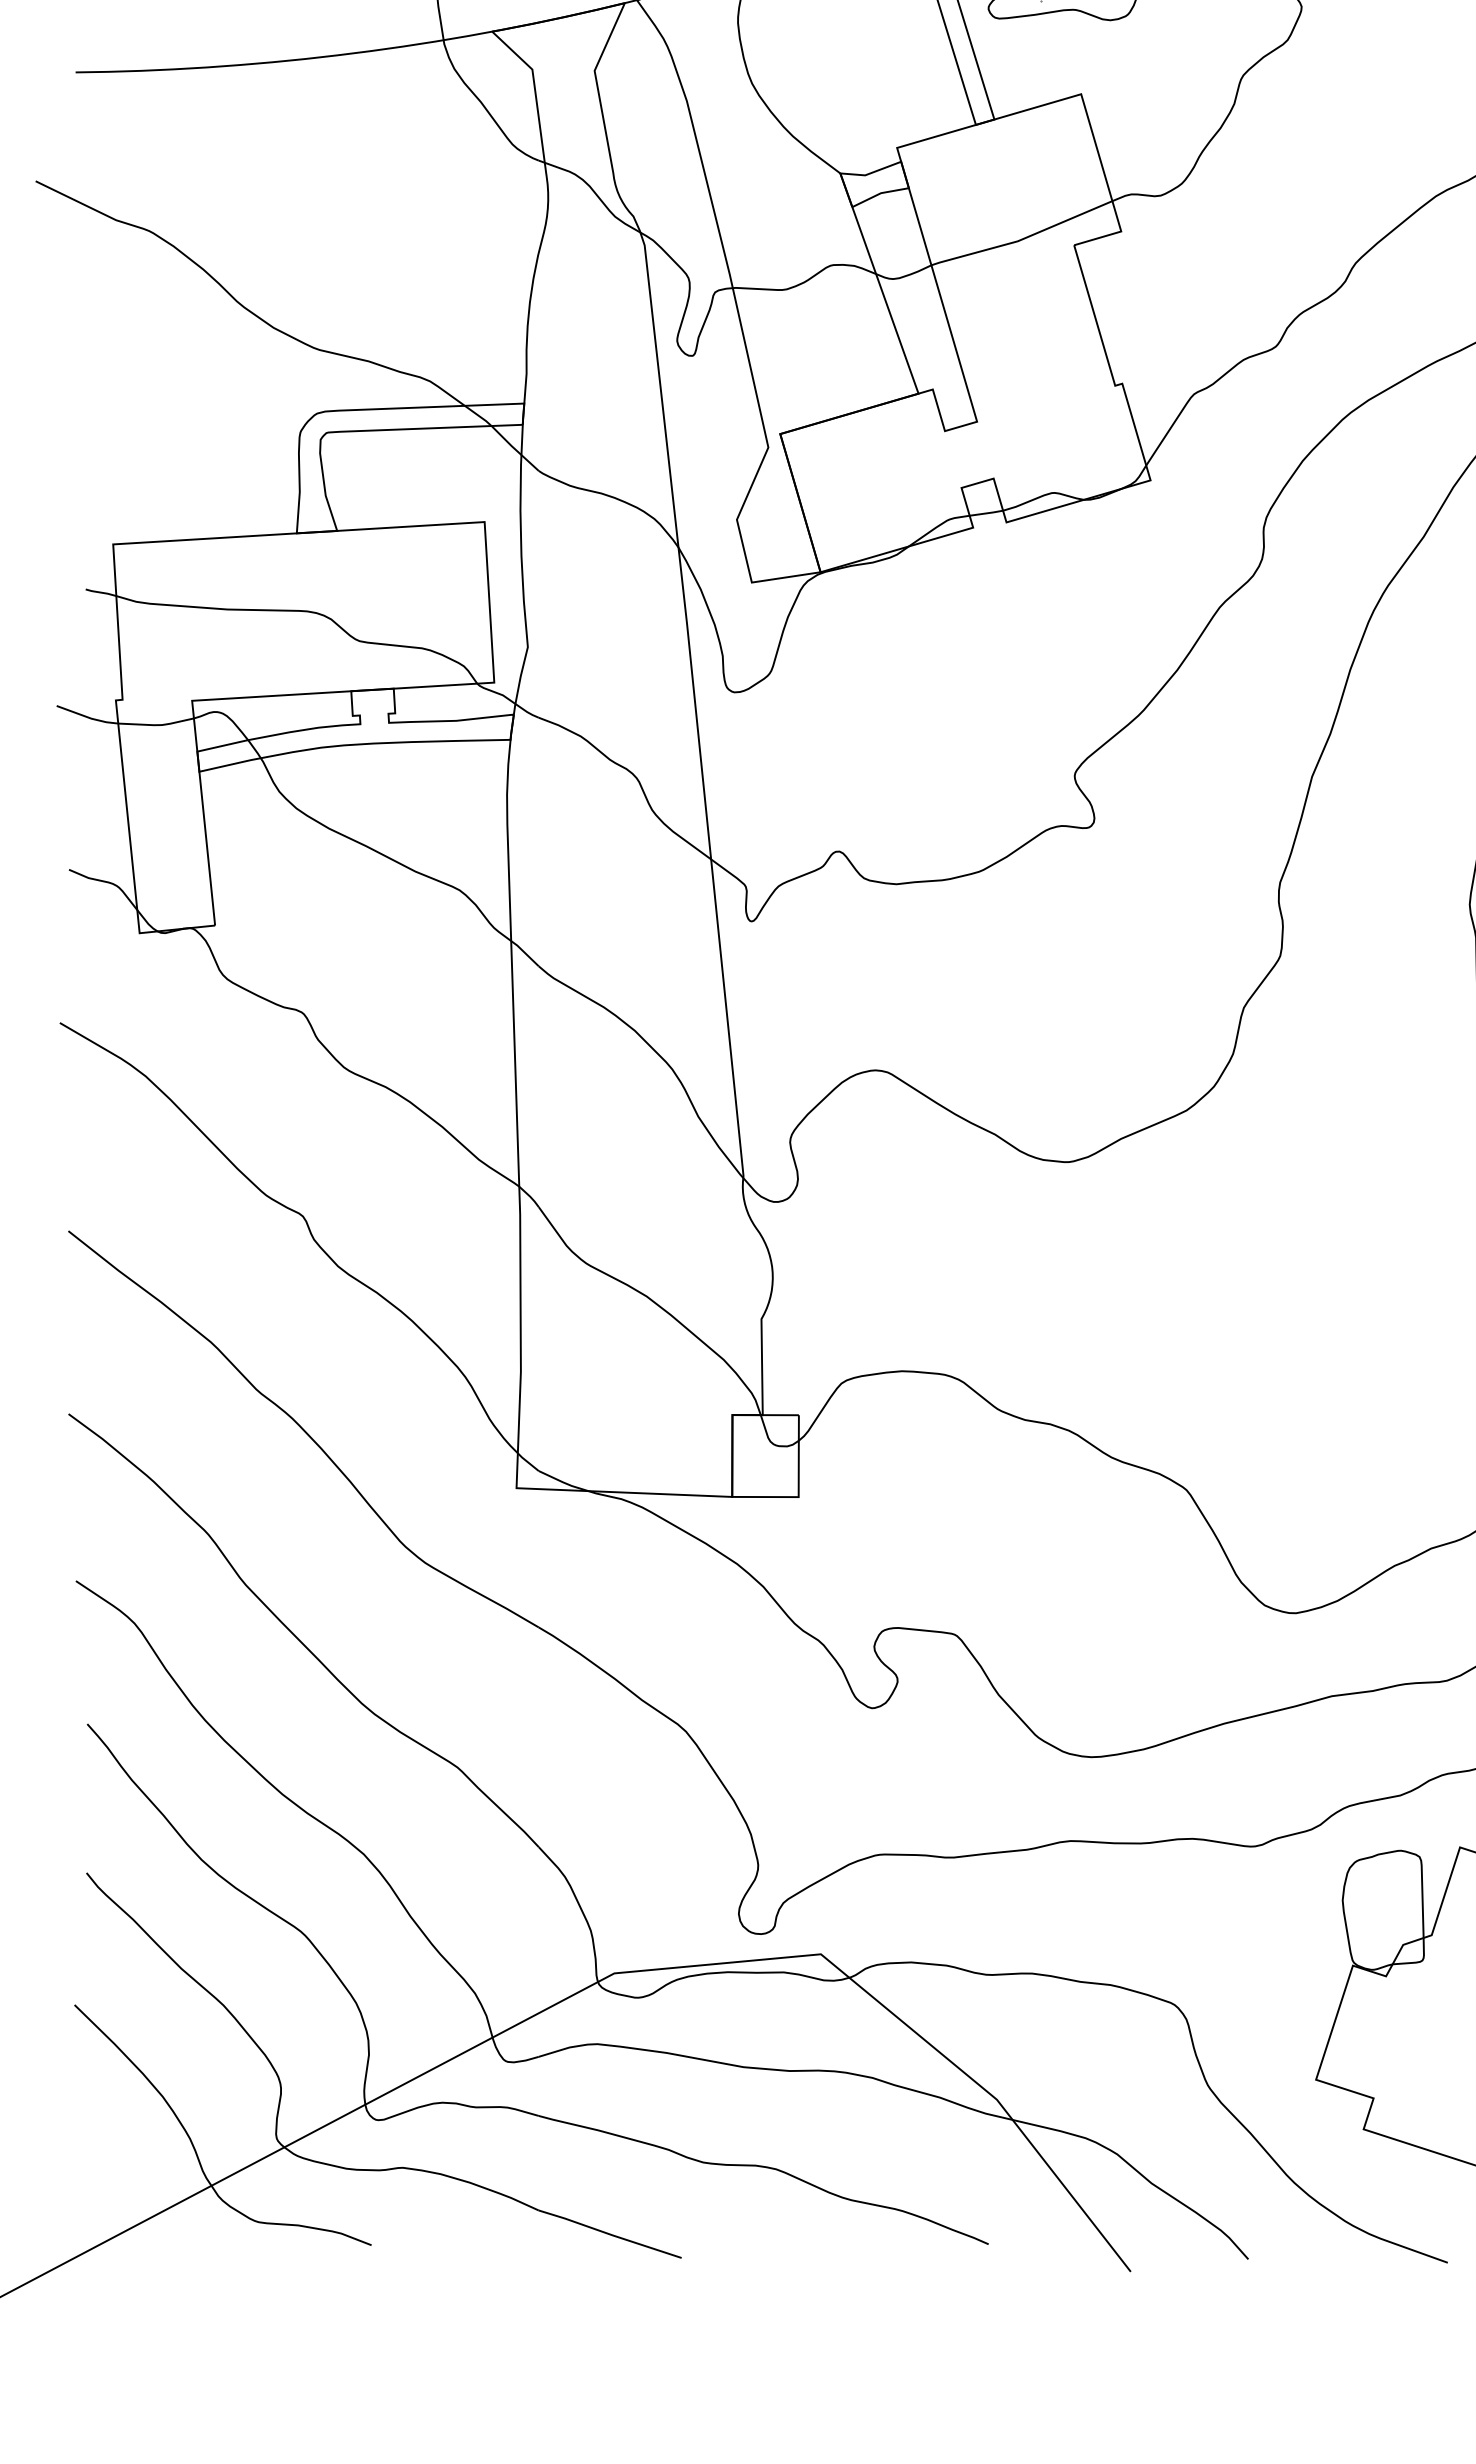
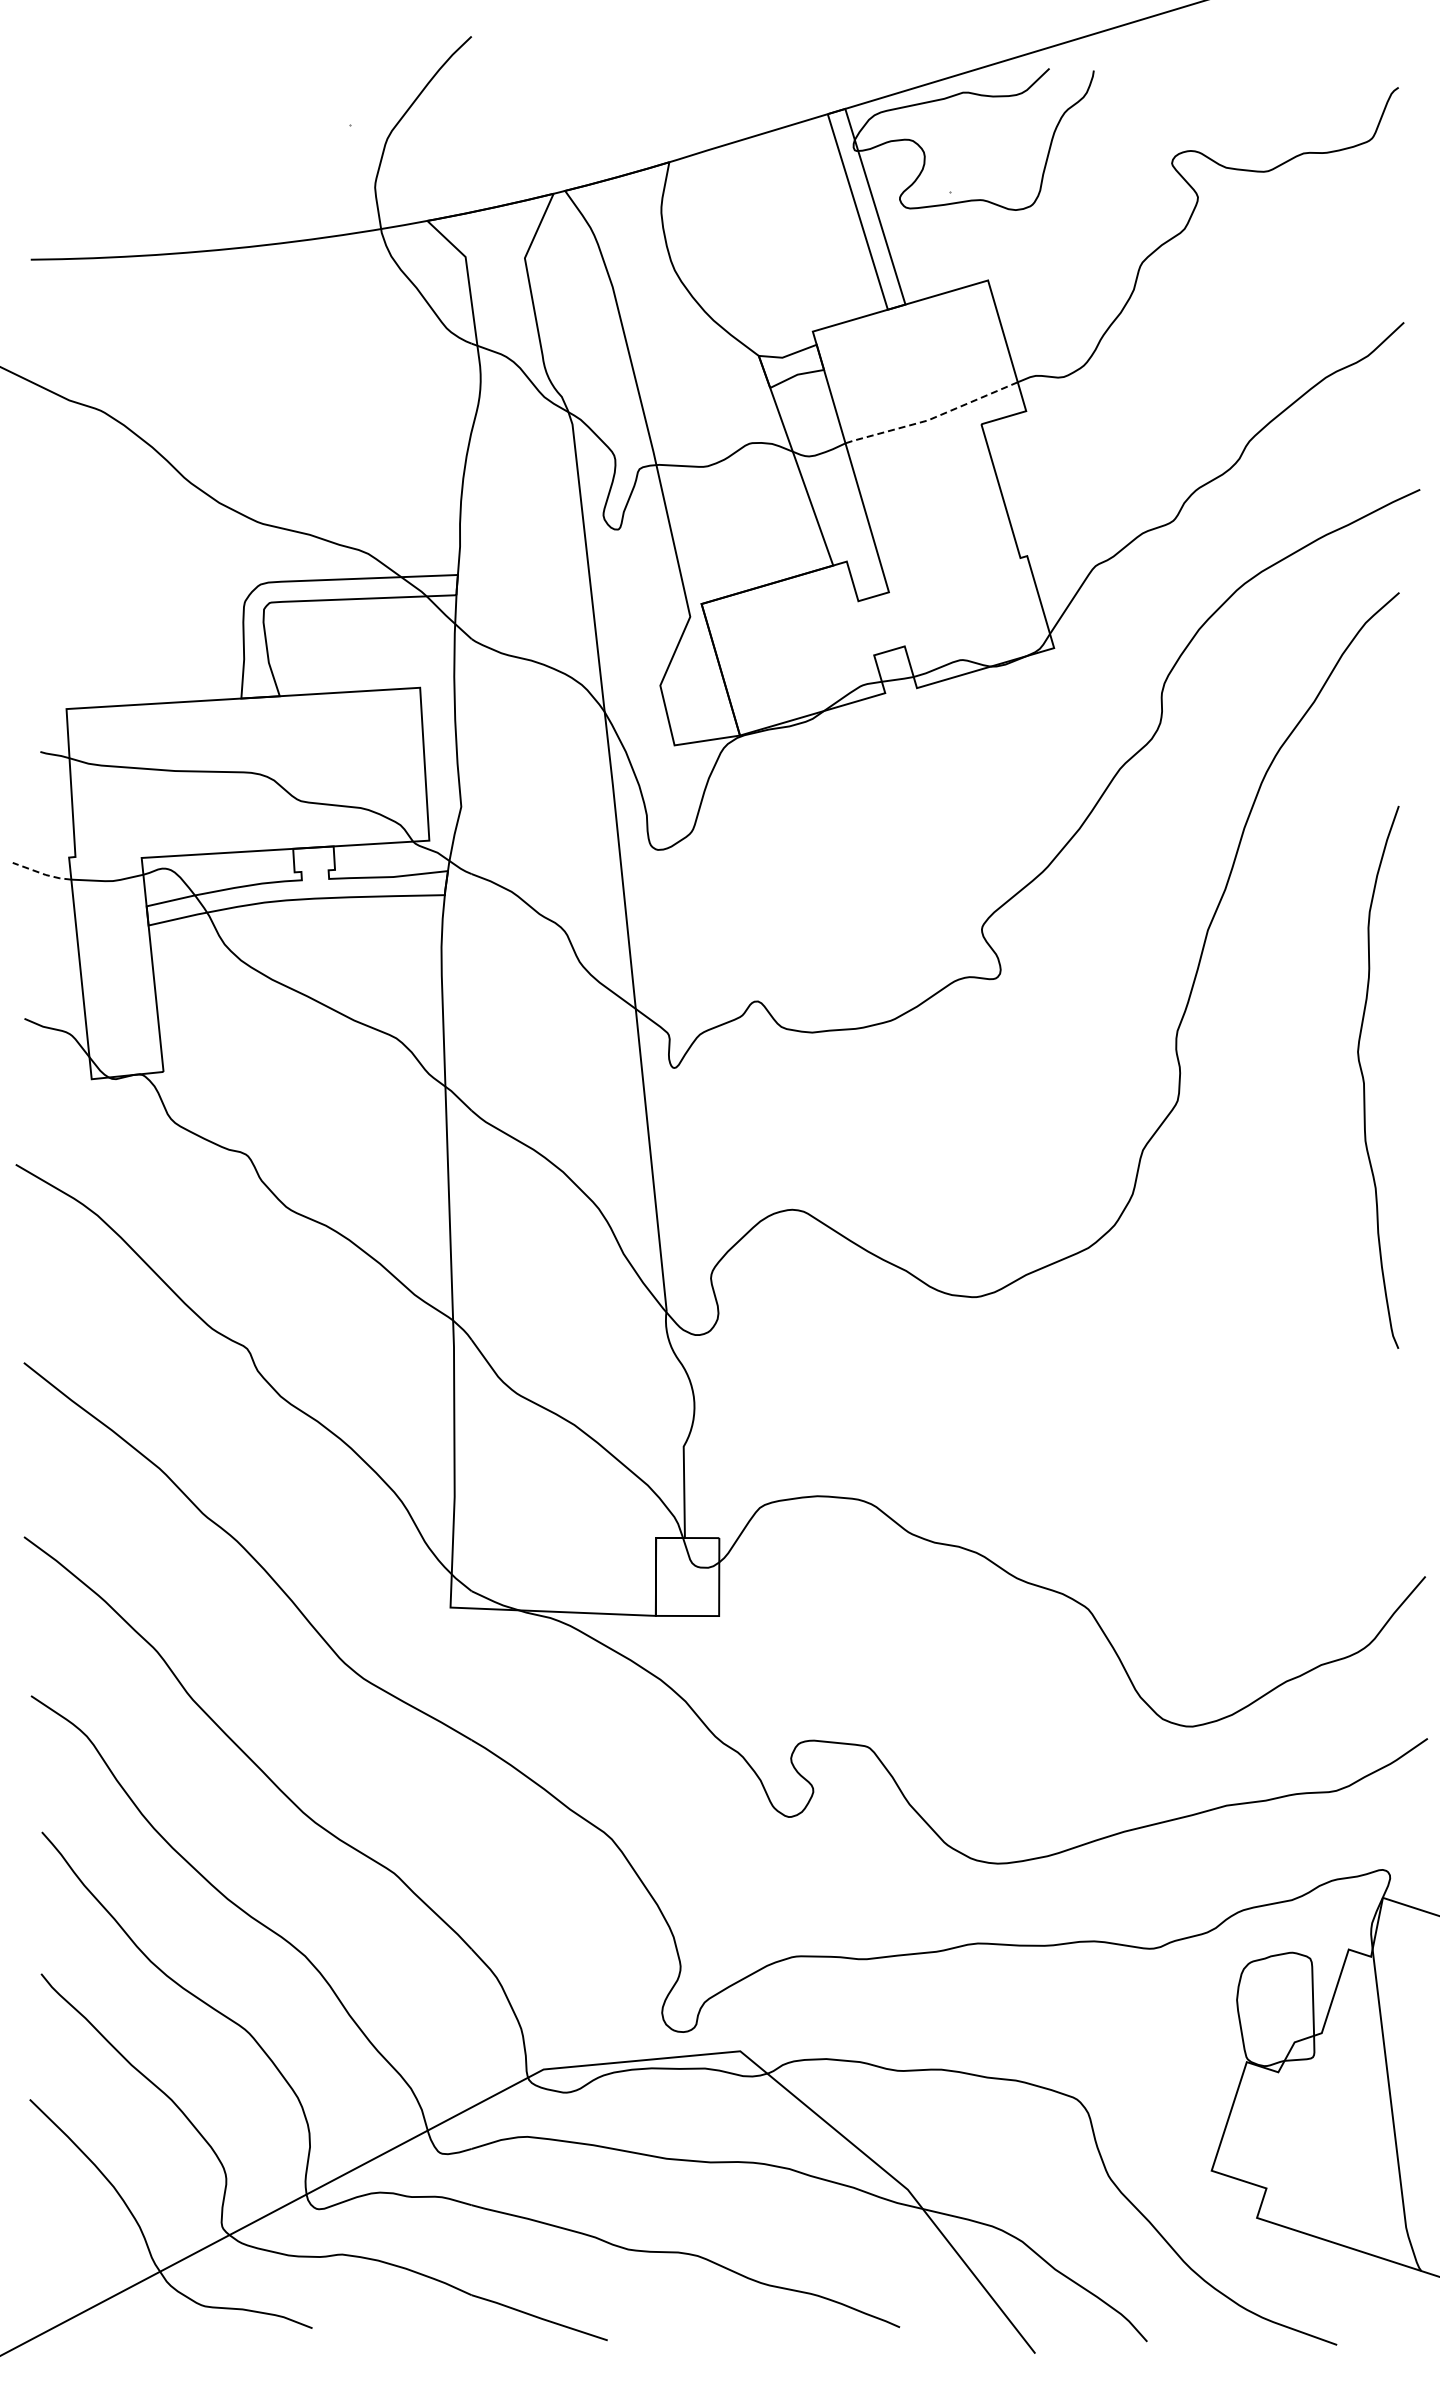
line: (1021, 239) -> (931, 418), solid -> dashed
line: (87, 717) -> (42, 873), solid -> dashed

